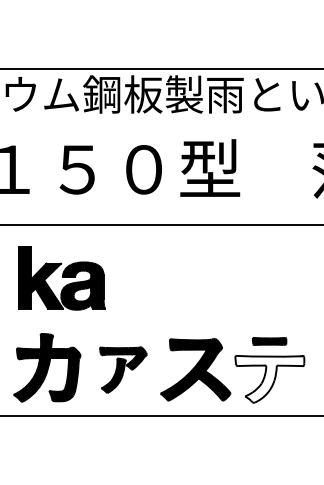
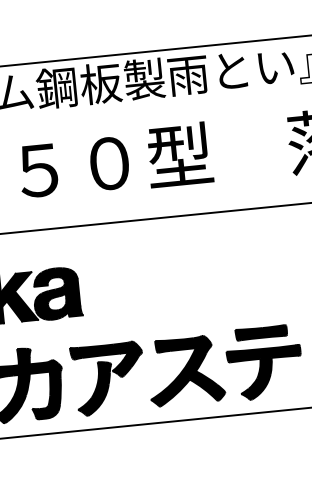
part: (269, 341) -> (261, 332), size x1.43
part: (123, 369) -> (108, 378), size x1.43
fill: (269, 378) -> (265, 372), added

